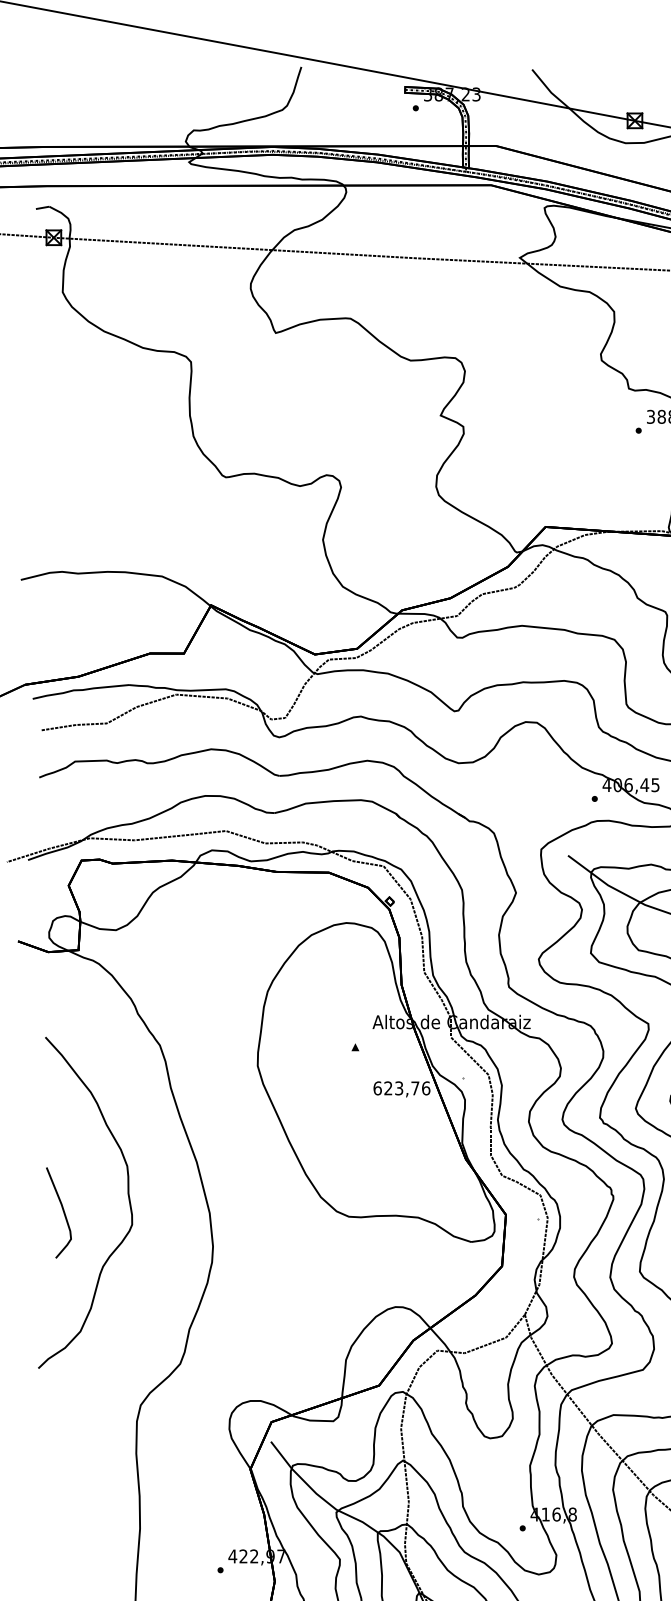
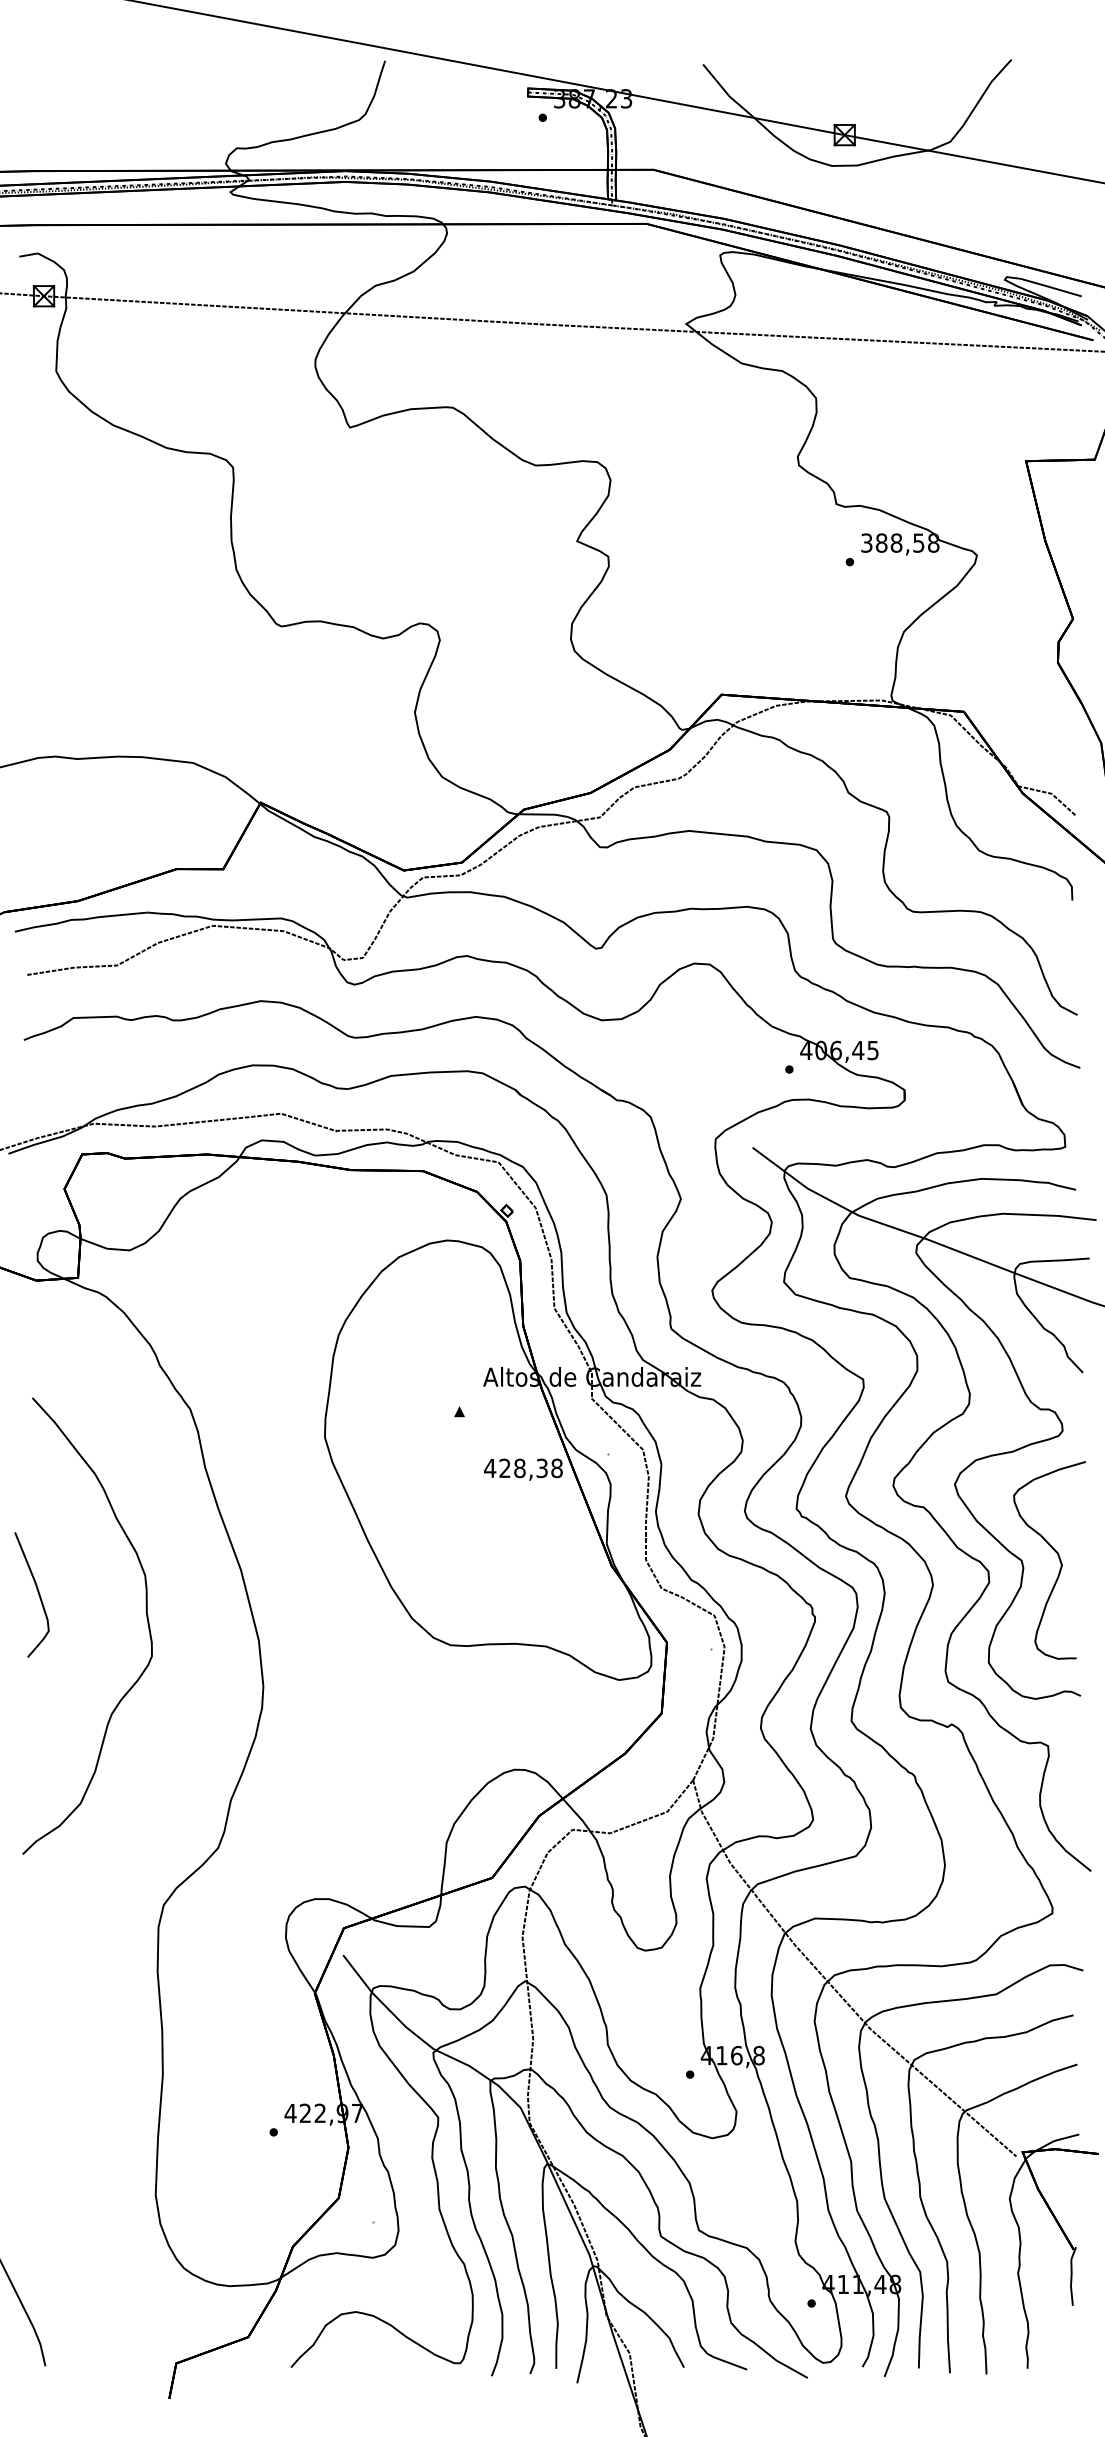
text: (401, 1088) -> (523, 1468), 623,76 -> 428,38
curve: (62, 1211) -> (37, 1592), moved

